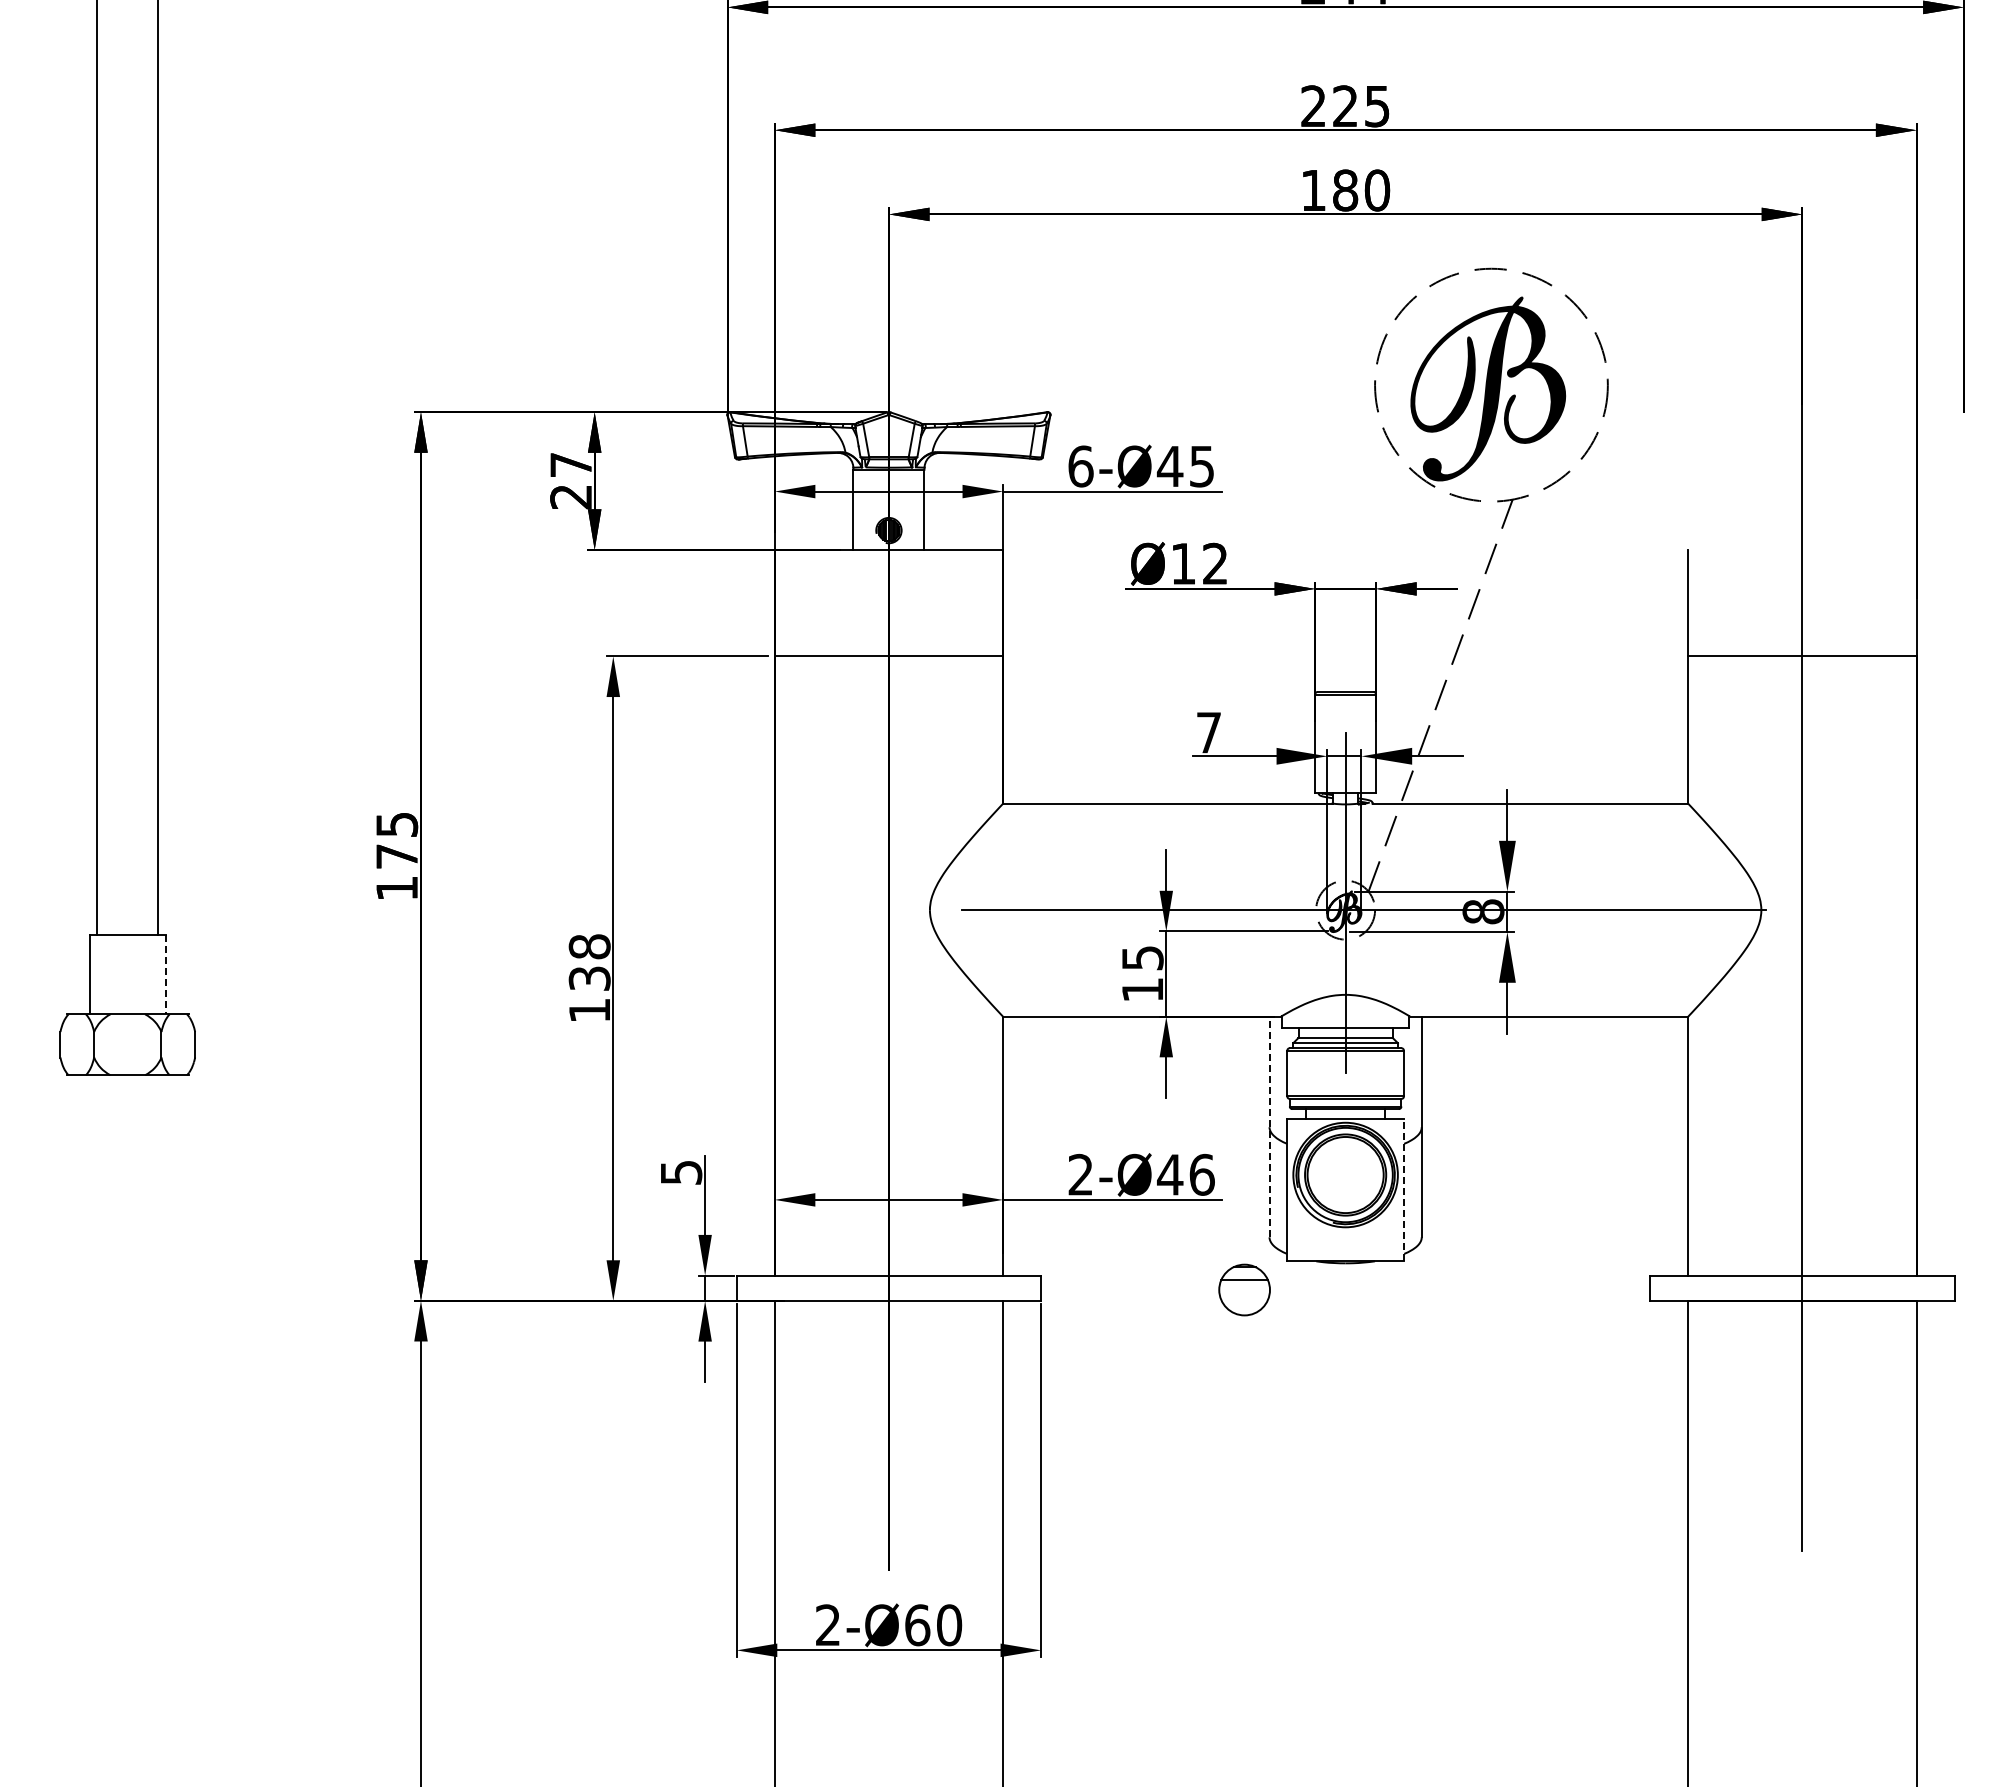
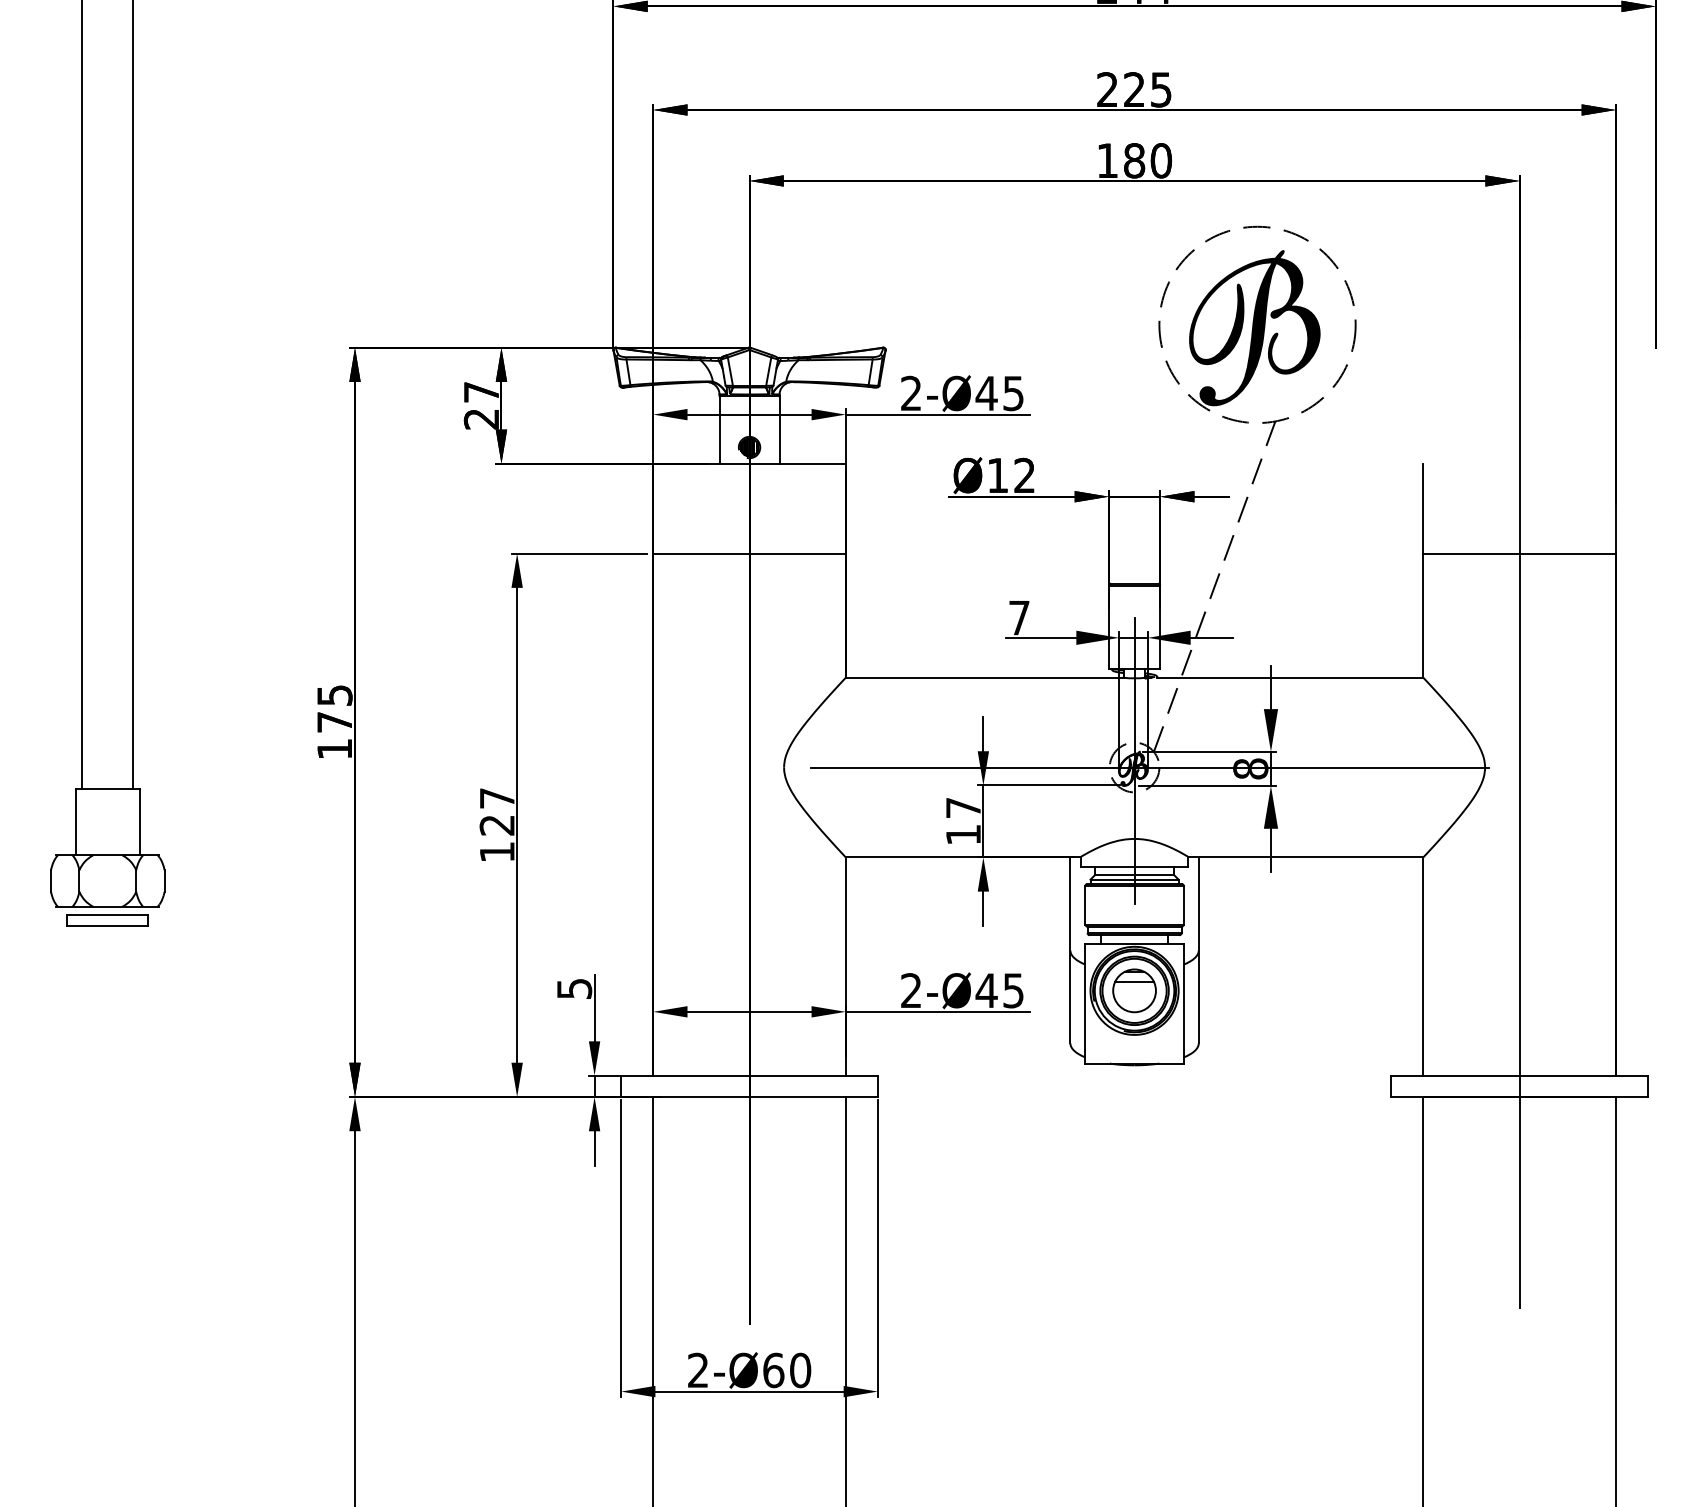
text: (1080, 466) -> (911, 393), 6-Ø45 -> 2-Ø45
text: (1142, 958) -> (963, 808), 15 -> 17
text: (589, 962) -> (497, 811), 138 -> 127
line: (165, 975) -> (139, 822), dashed -> solid
part: (127, 1091) -> (107, 920), added
line: (1269, 1126) -> (1070, 949), dashed -> solid
text: (1201, 1174) -> (1013, 990), 2-Ø46 -> 2-Ø45
line: (1403, 1189) -> (1183, 1003), dashed -> solid
part: (1244, 1289) -> (1134, 990), moved

